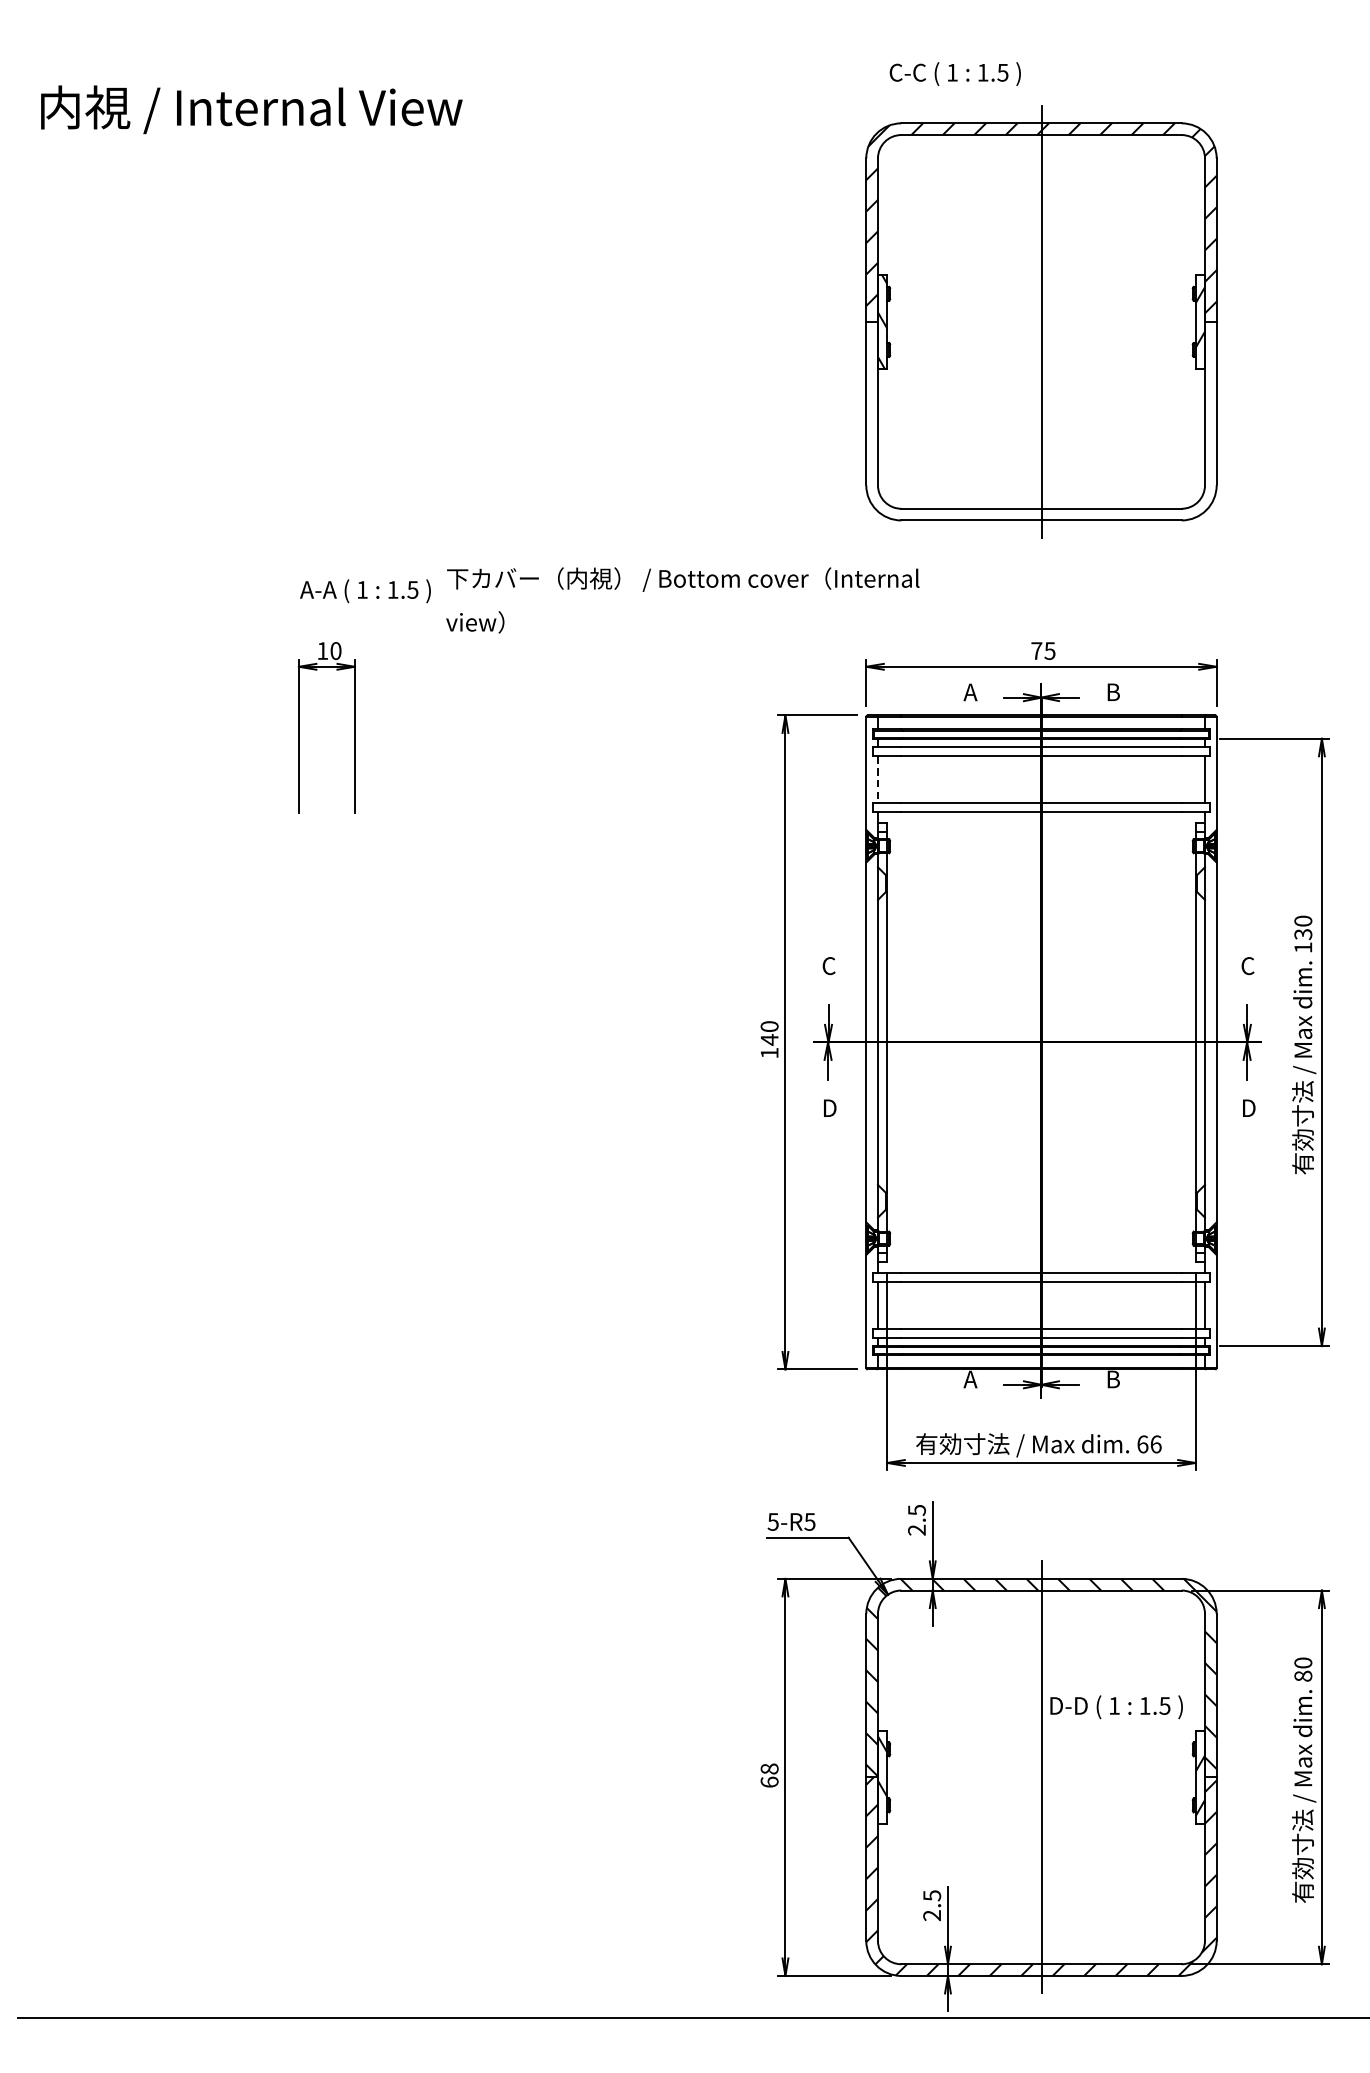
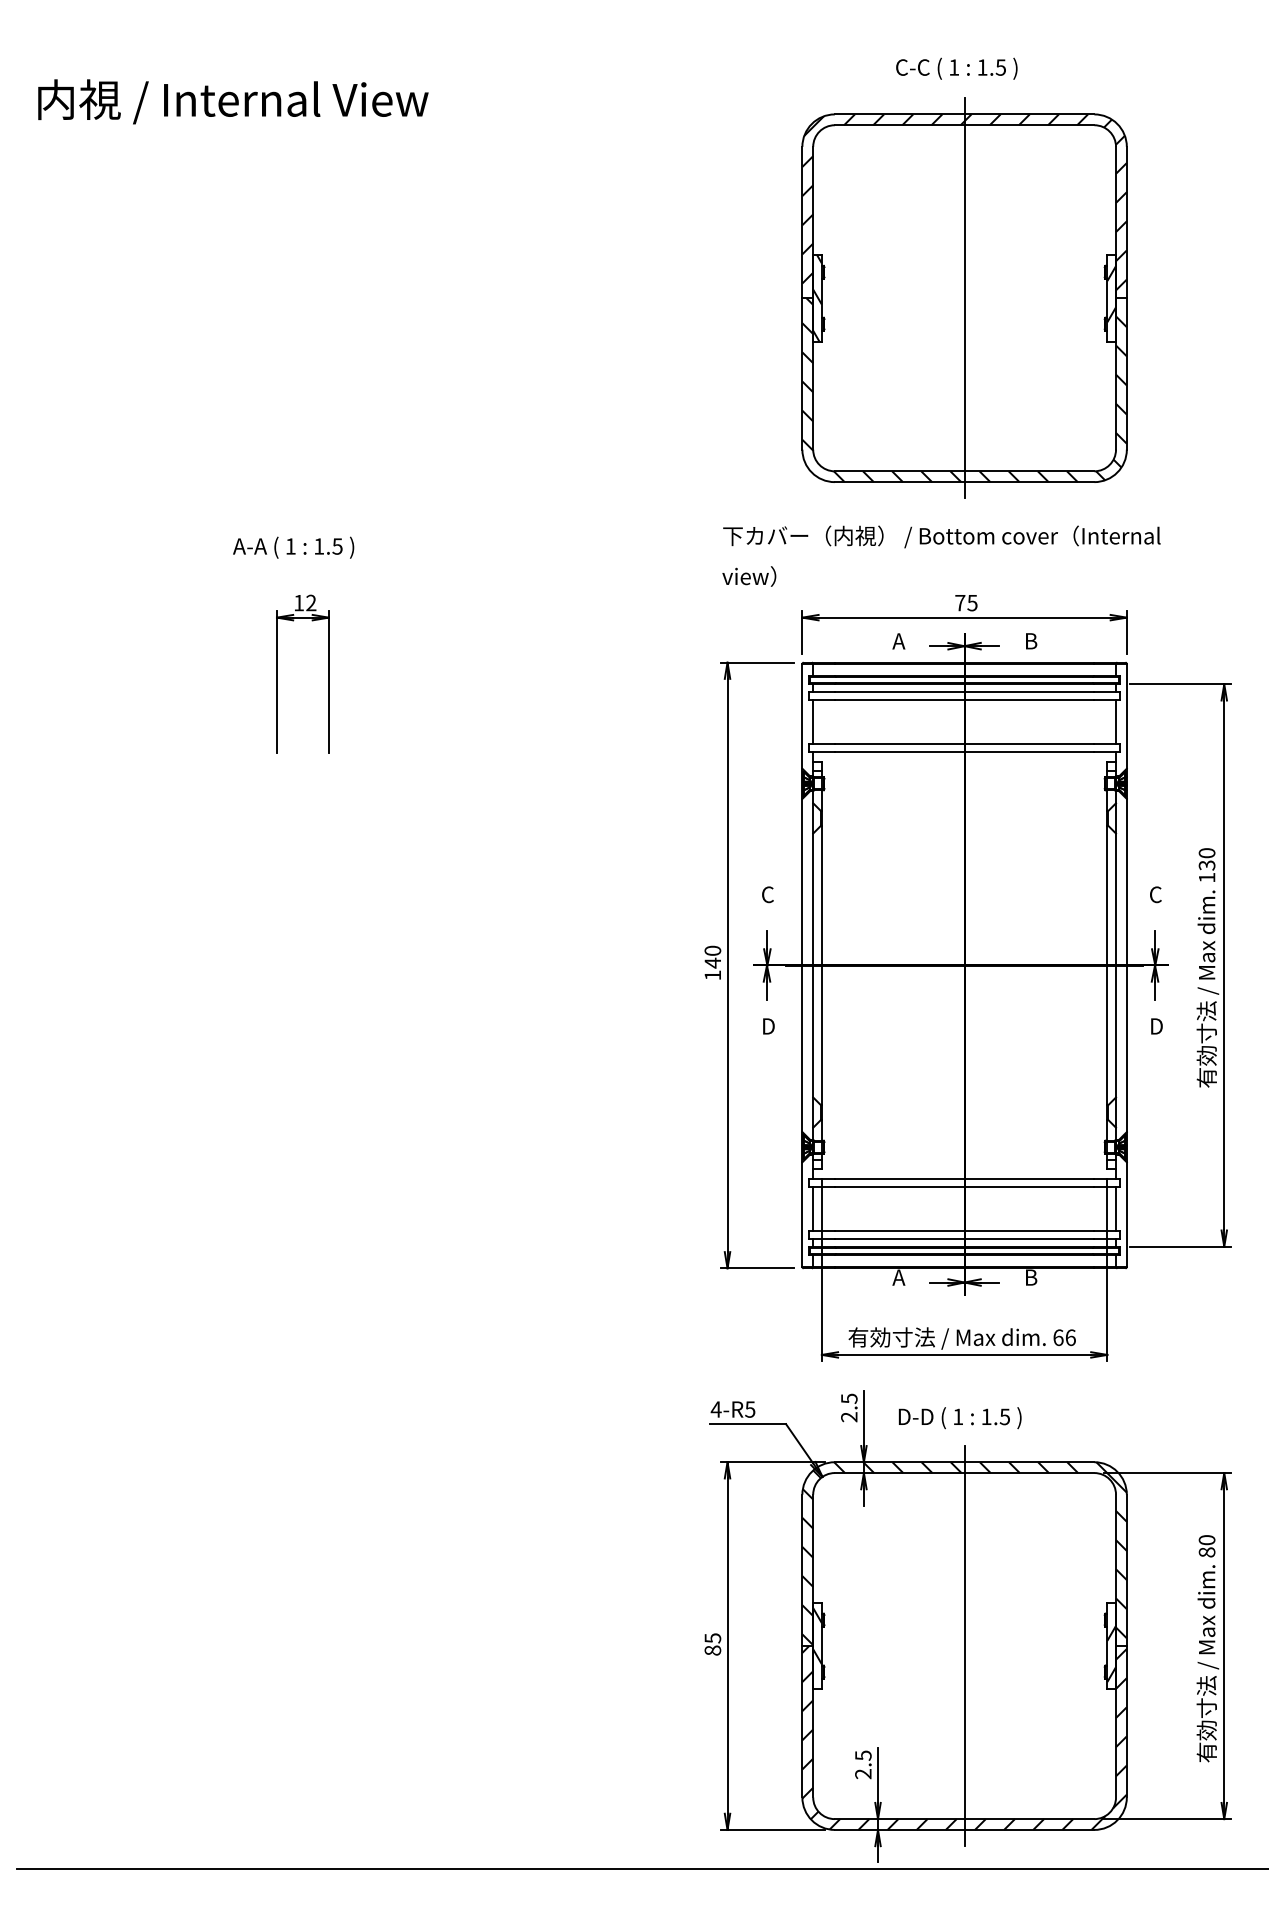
text: (954, 73) -> (956, 68), moved
hatch: (1041, 421) -> (964, 390), added
text: (365, 591) -> (293, 547), moved
text: (682, 599) -> (941, 555), moved
text: (336, 650) -> (311, 602), 10 -> 12
line: (878, 778) -> (813, 721), dashed -> solid
text: (772, 1521) -> (715, 1409), 5-R5 -> 4-R5
text: (1115, 1707) -> (959, 1418), moved
text: (769, 1775) -> (712, 1644), 68 -> 85

